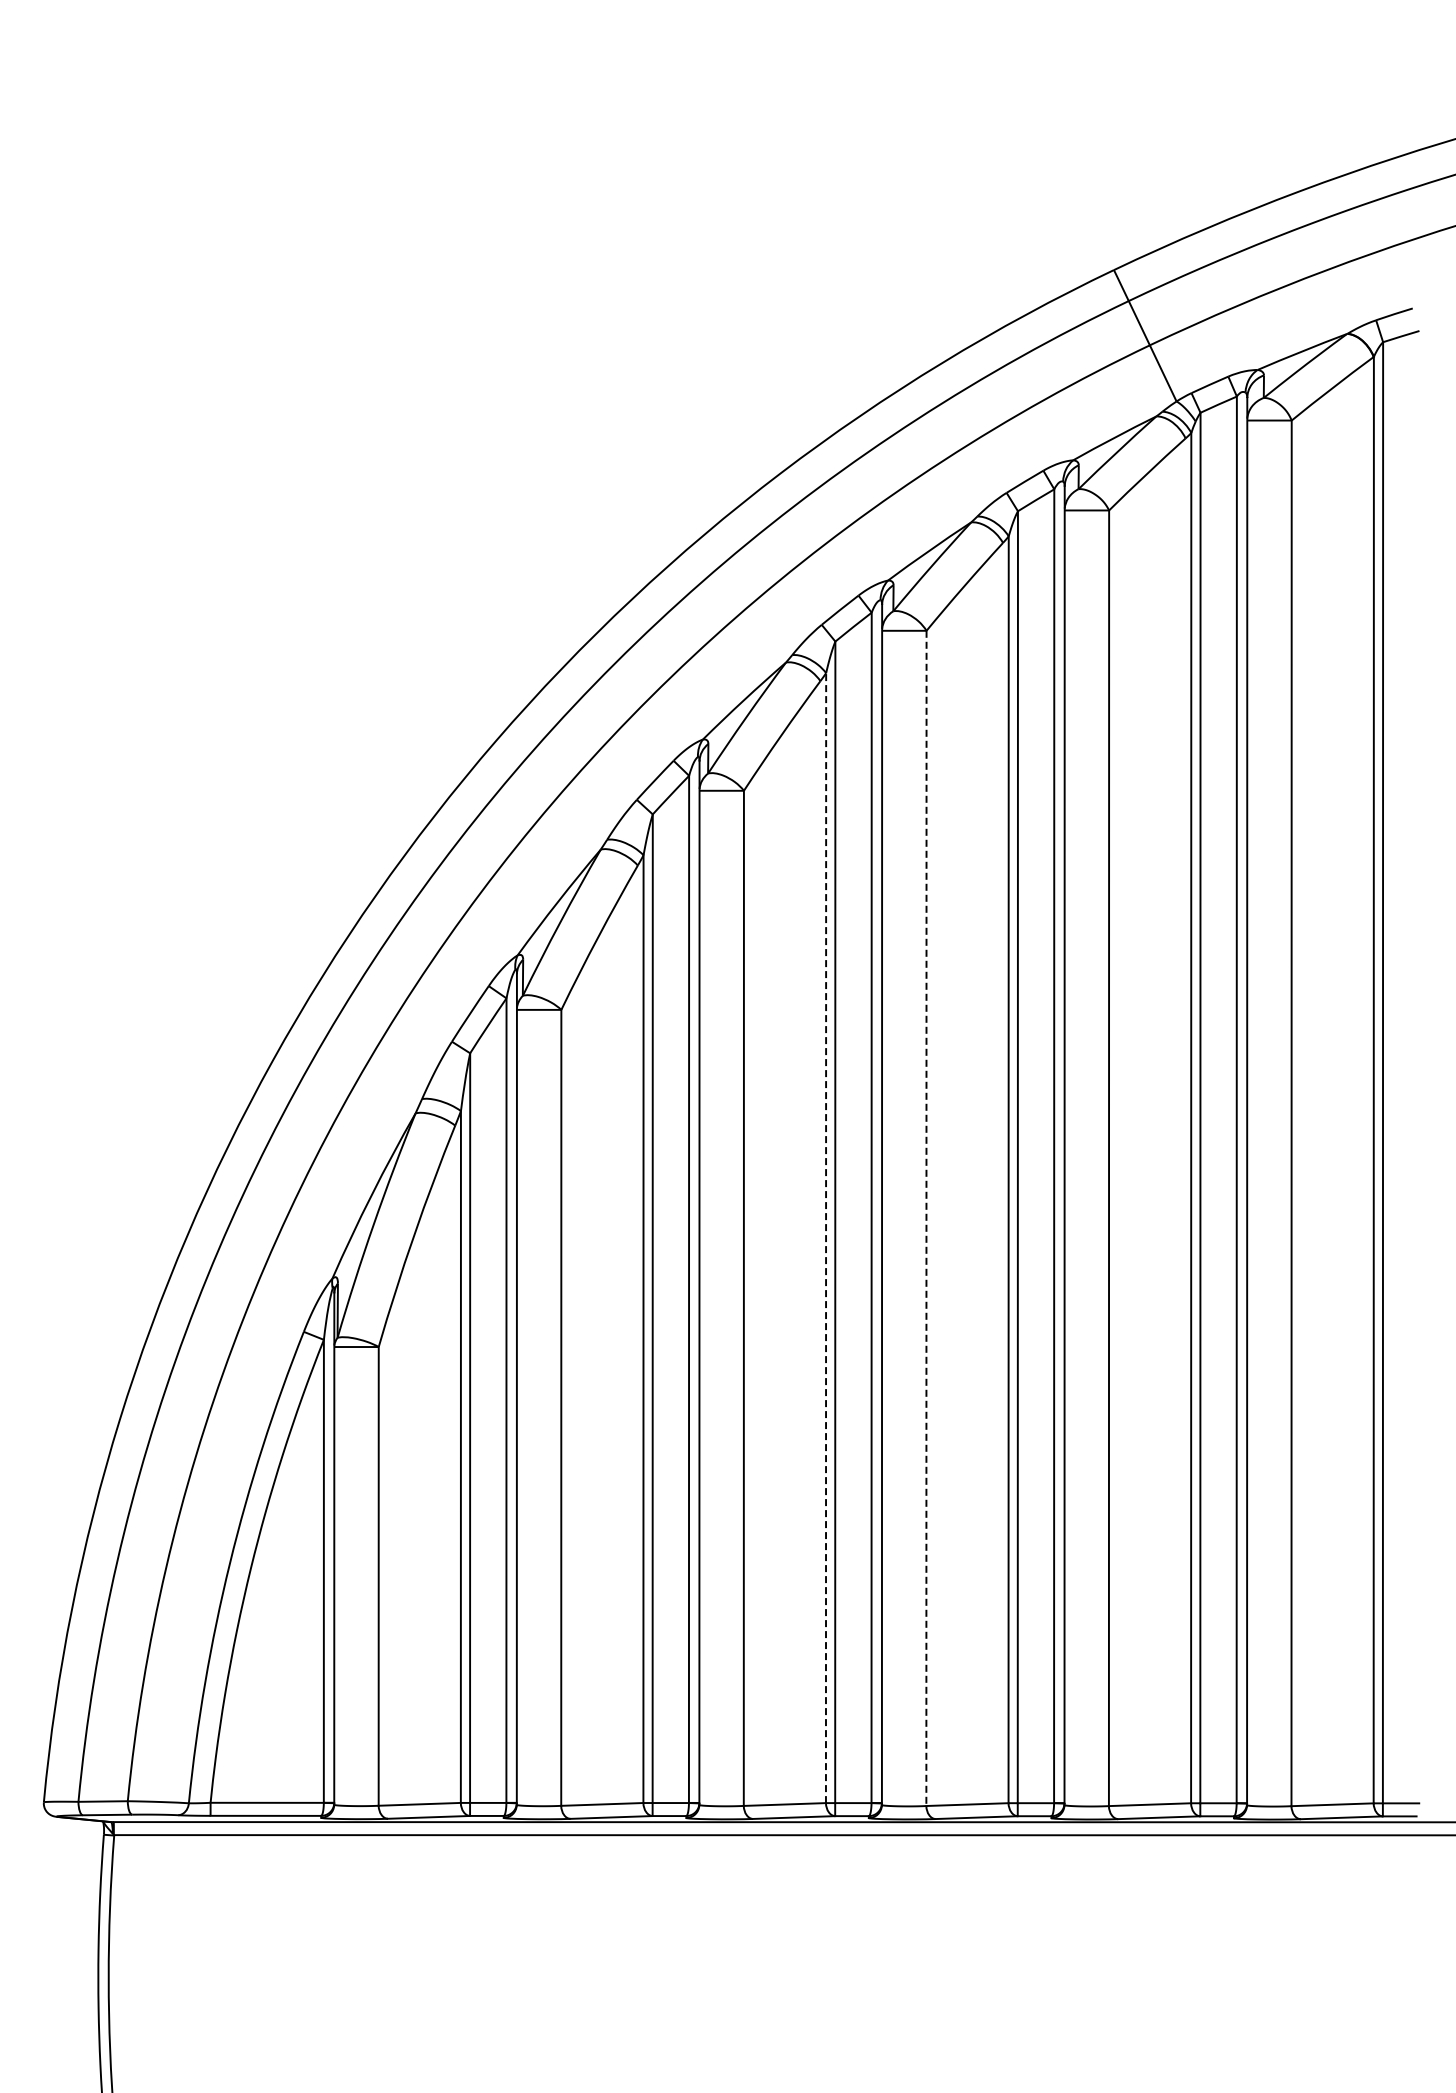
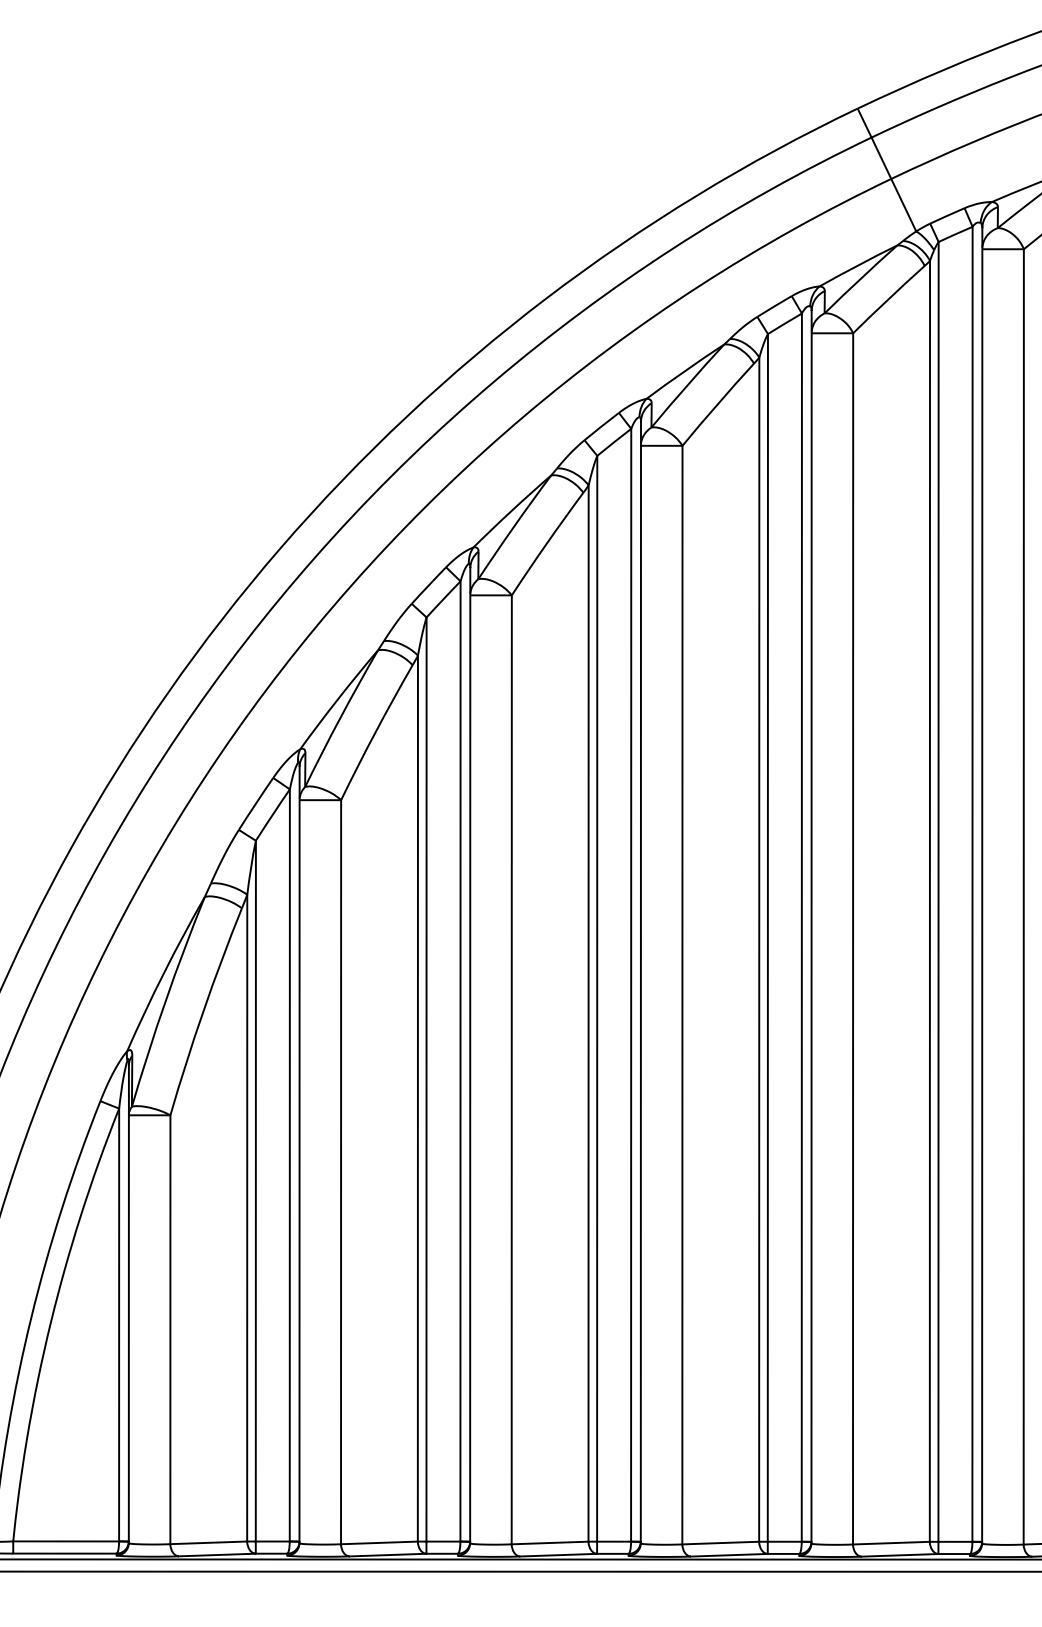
line: (926, 1218) -> (682, 995), dashed -> solid
line: (826, 1238) -> (588, 1013), dashed -> solid

